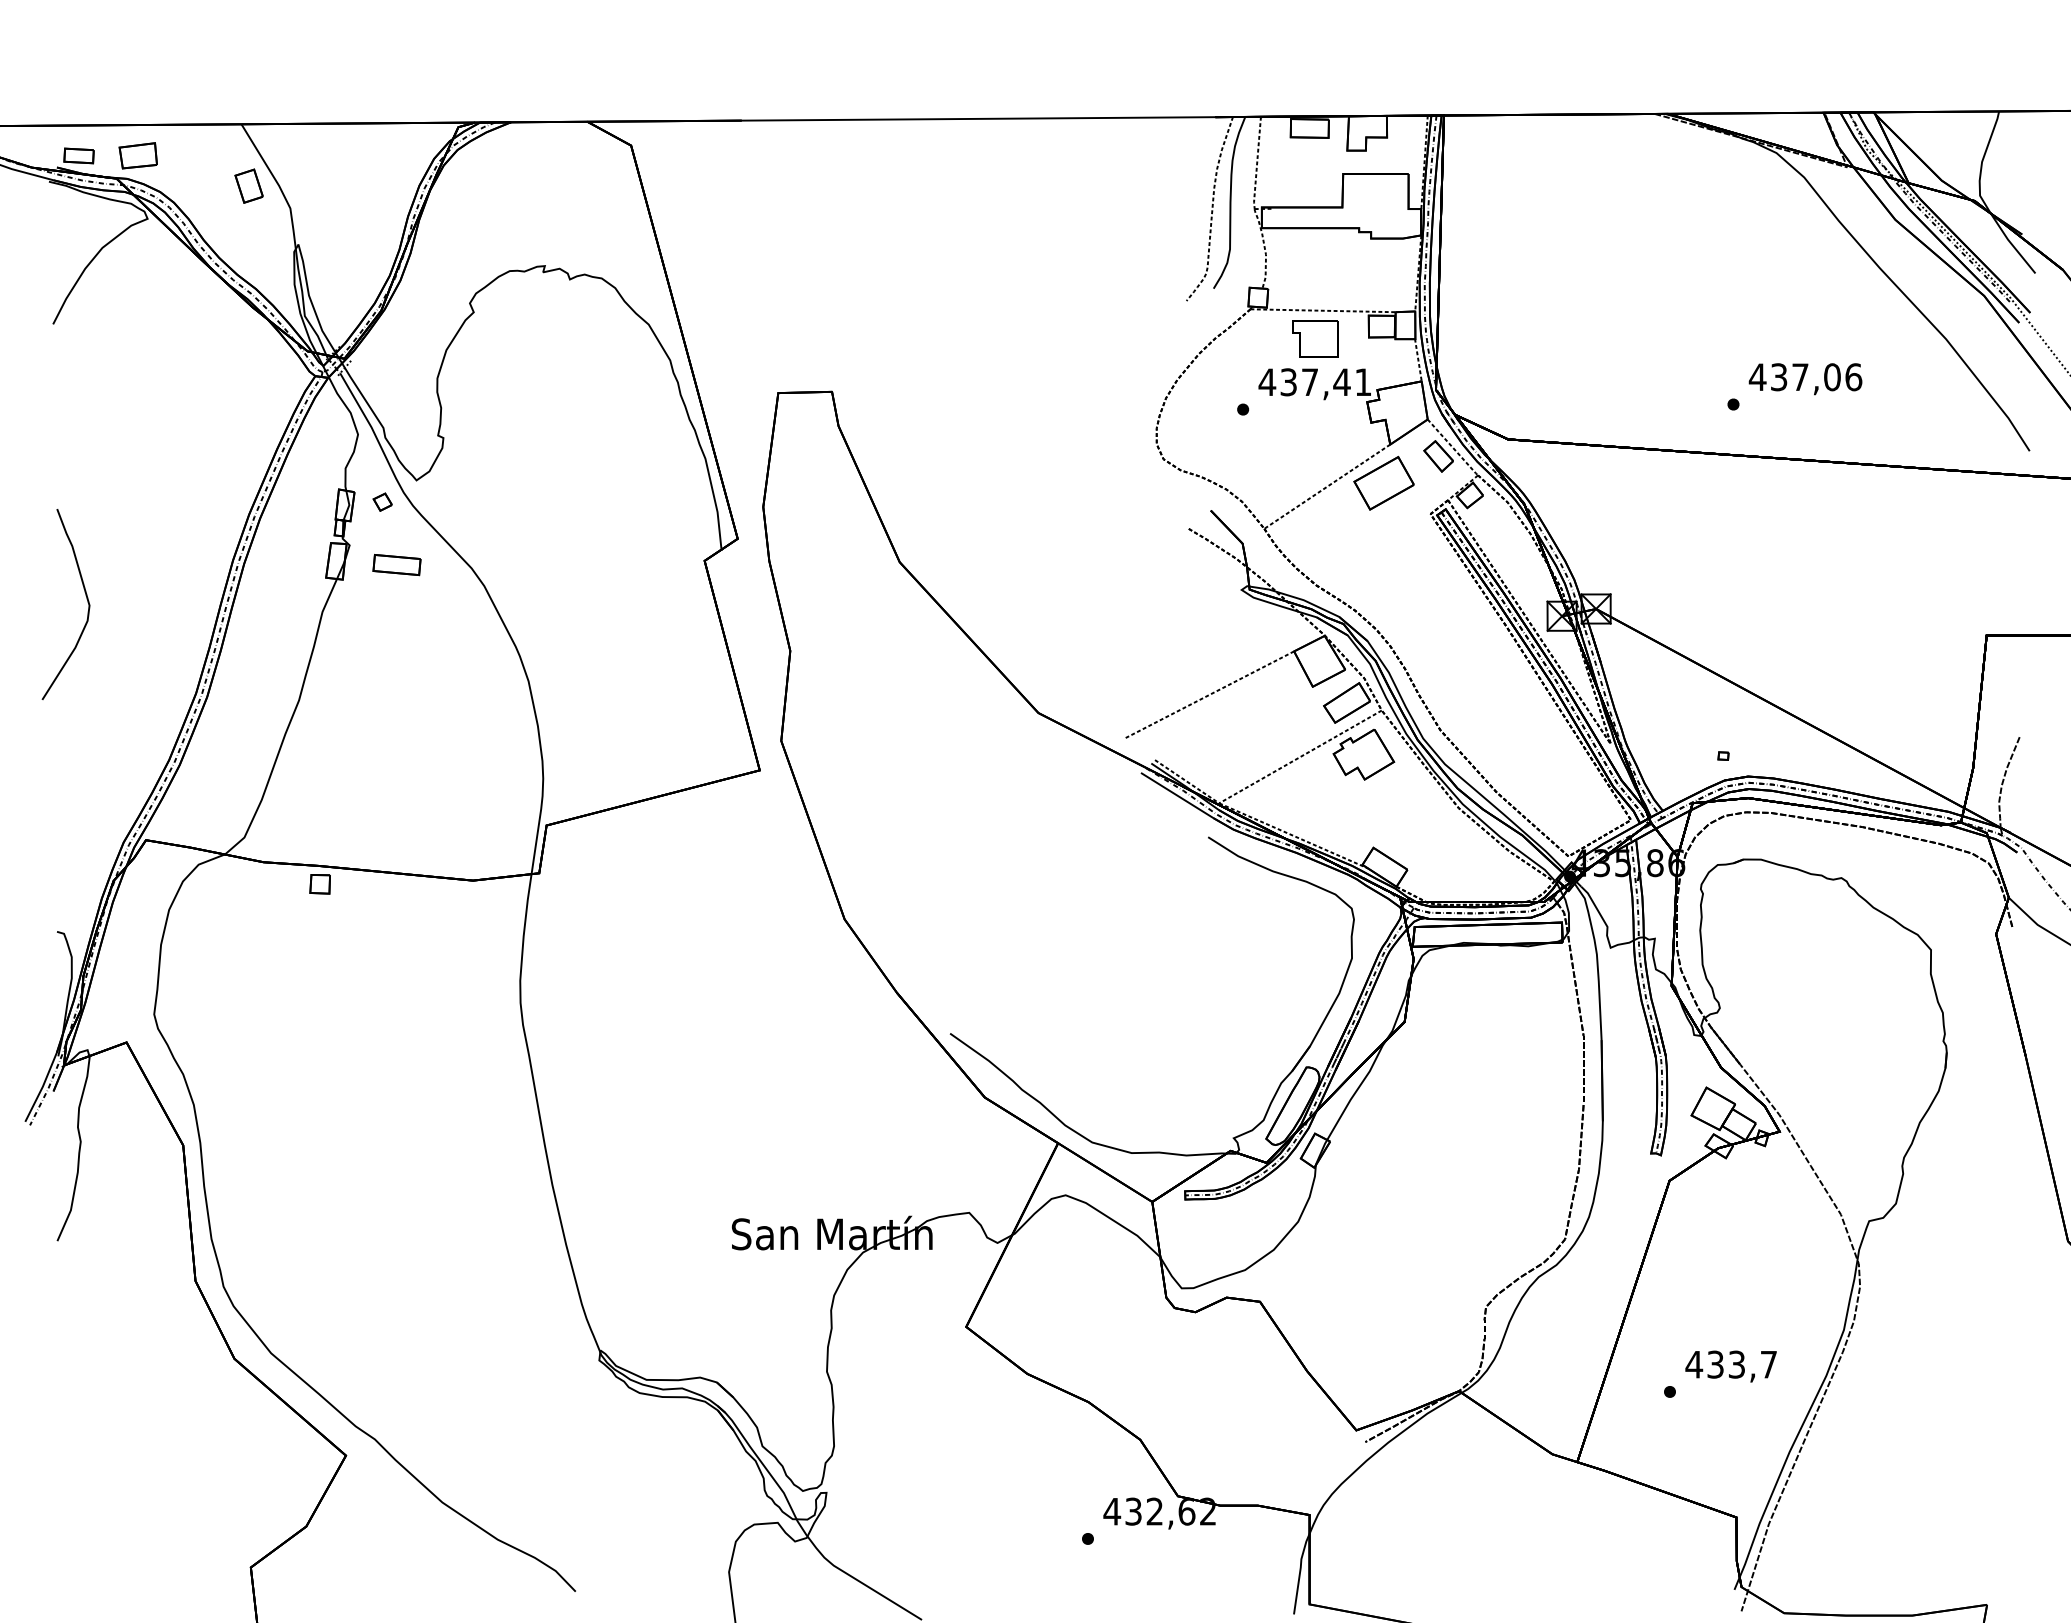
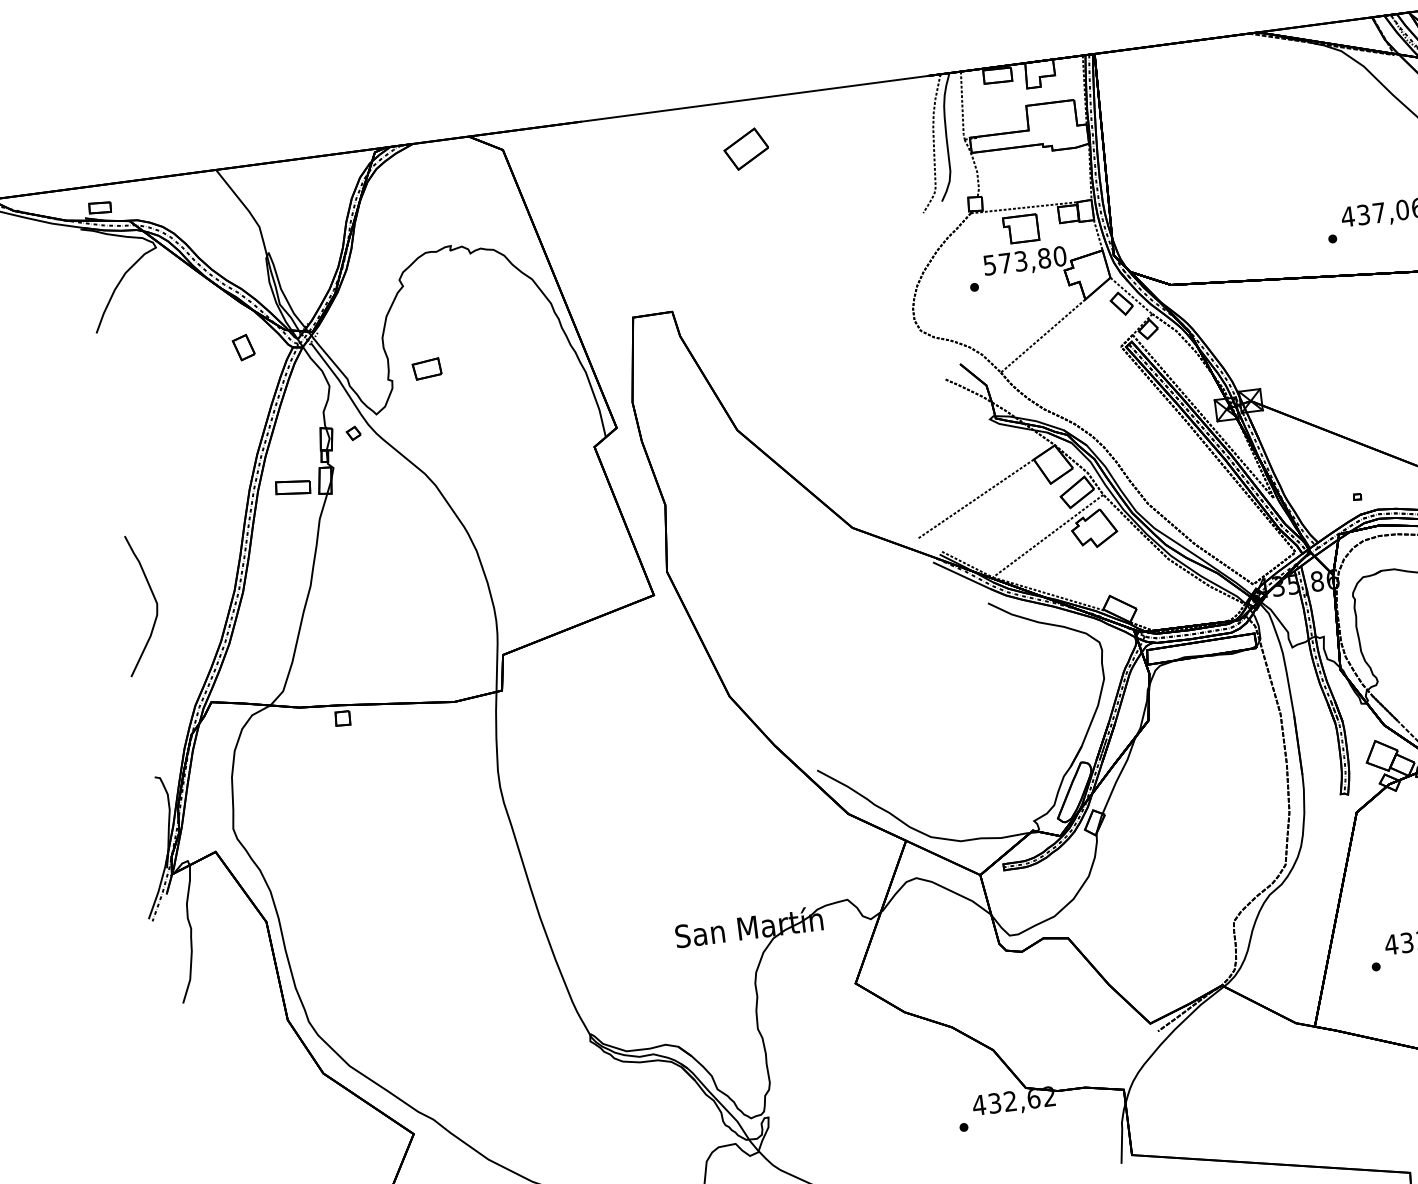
part: (137, 155) -> (426, 368), moved
part: (248, 185) -> (243, 347), moved
text: (1314, 382) -> (1024, 261), 437,41 -> 573,80
part: (1383, 482) -> (745, 148), moved
part: (396, 565) -> (292, 488), moved
curve: (86, 599) -> (154, 599), moved

